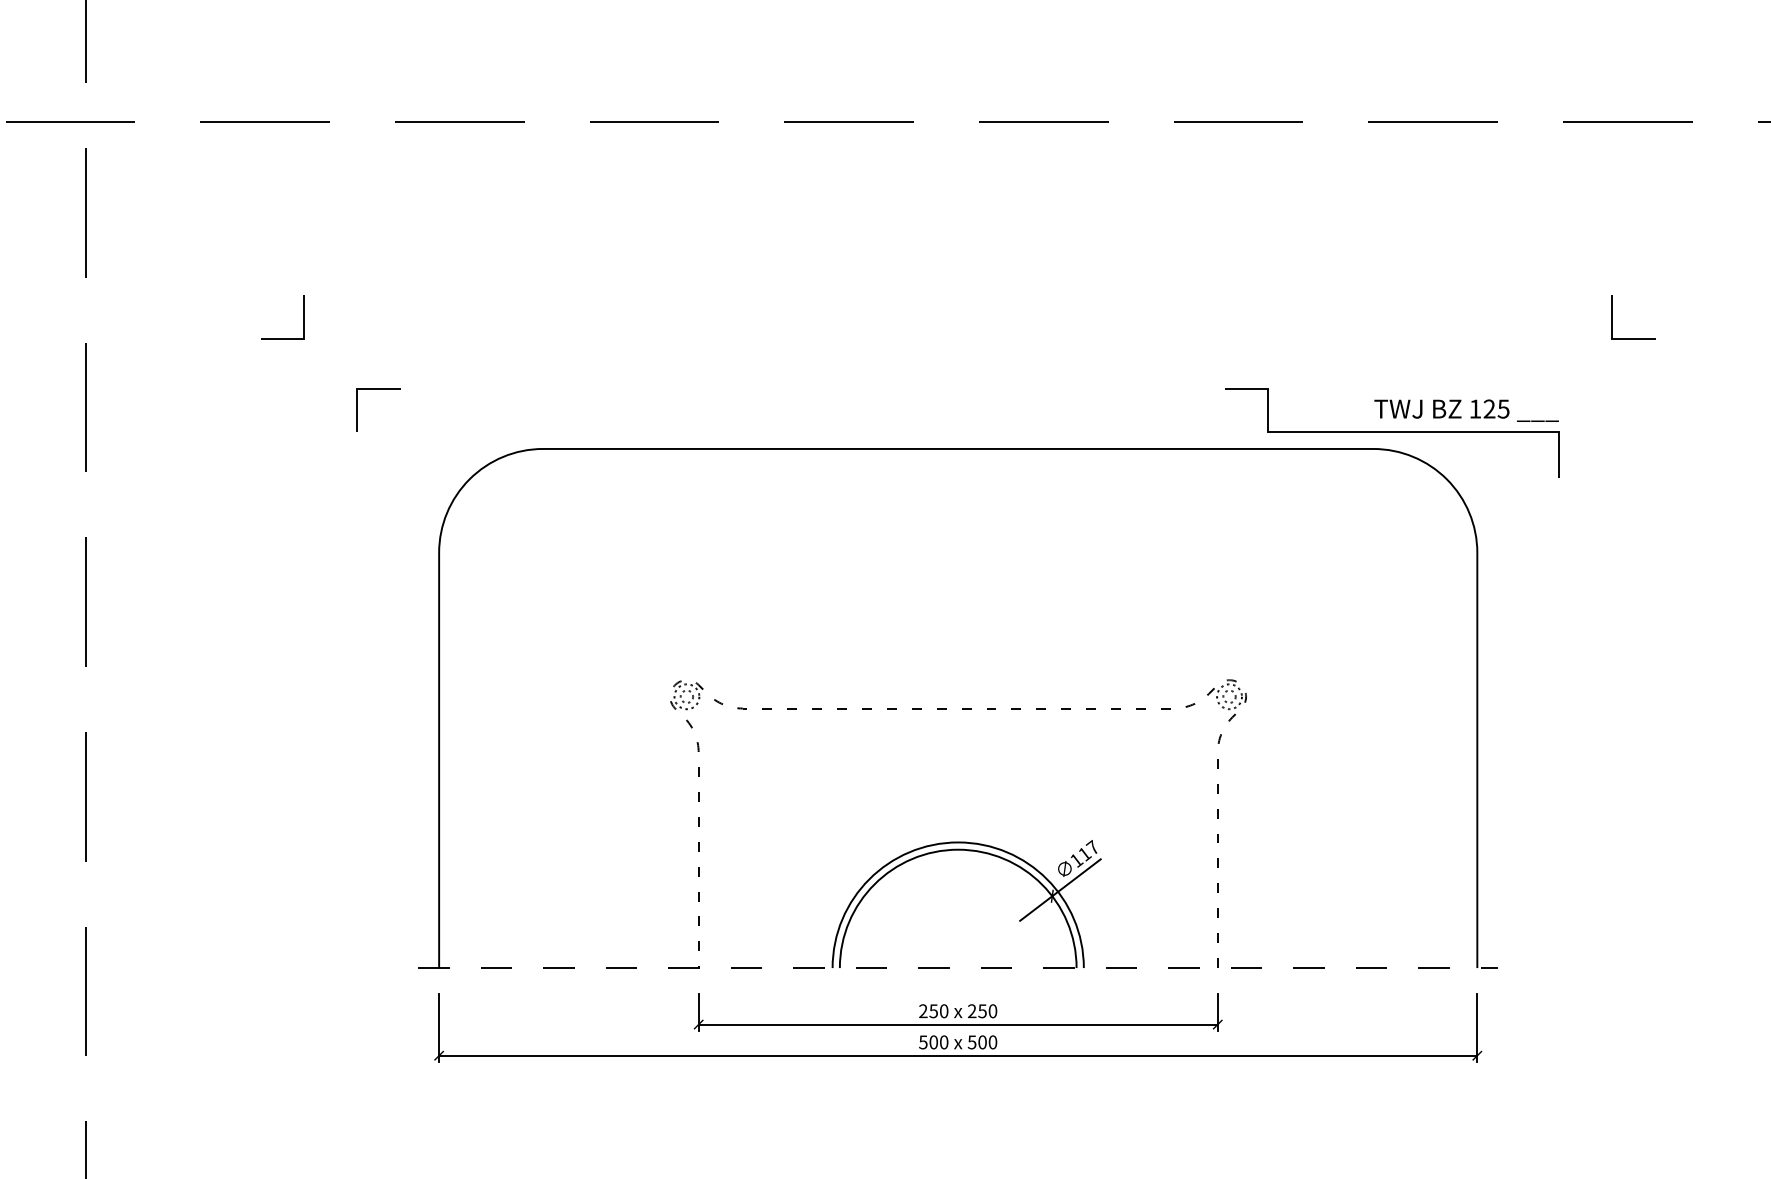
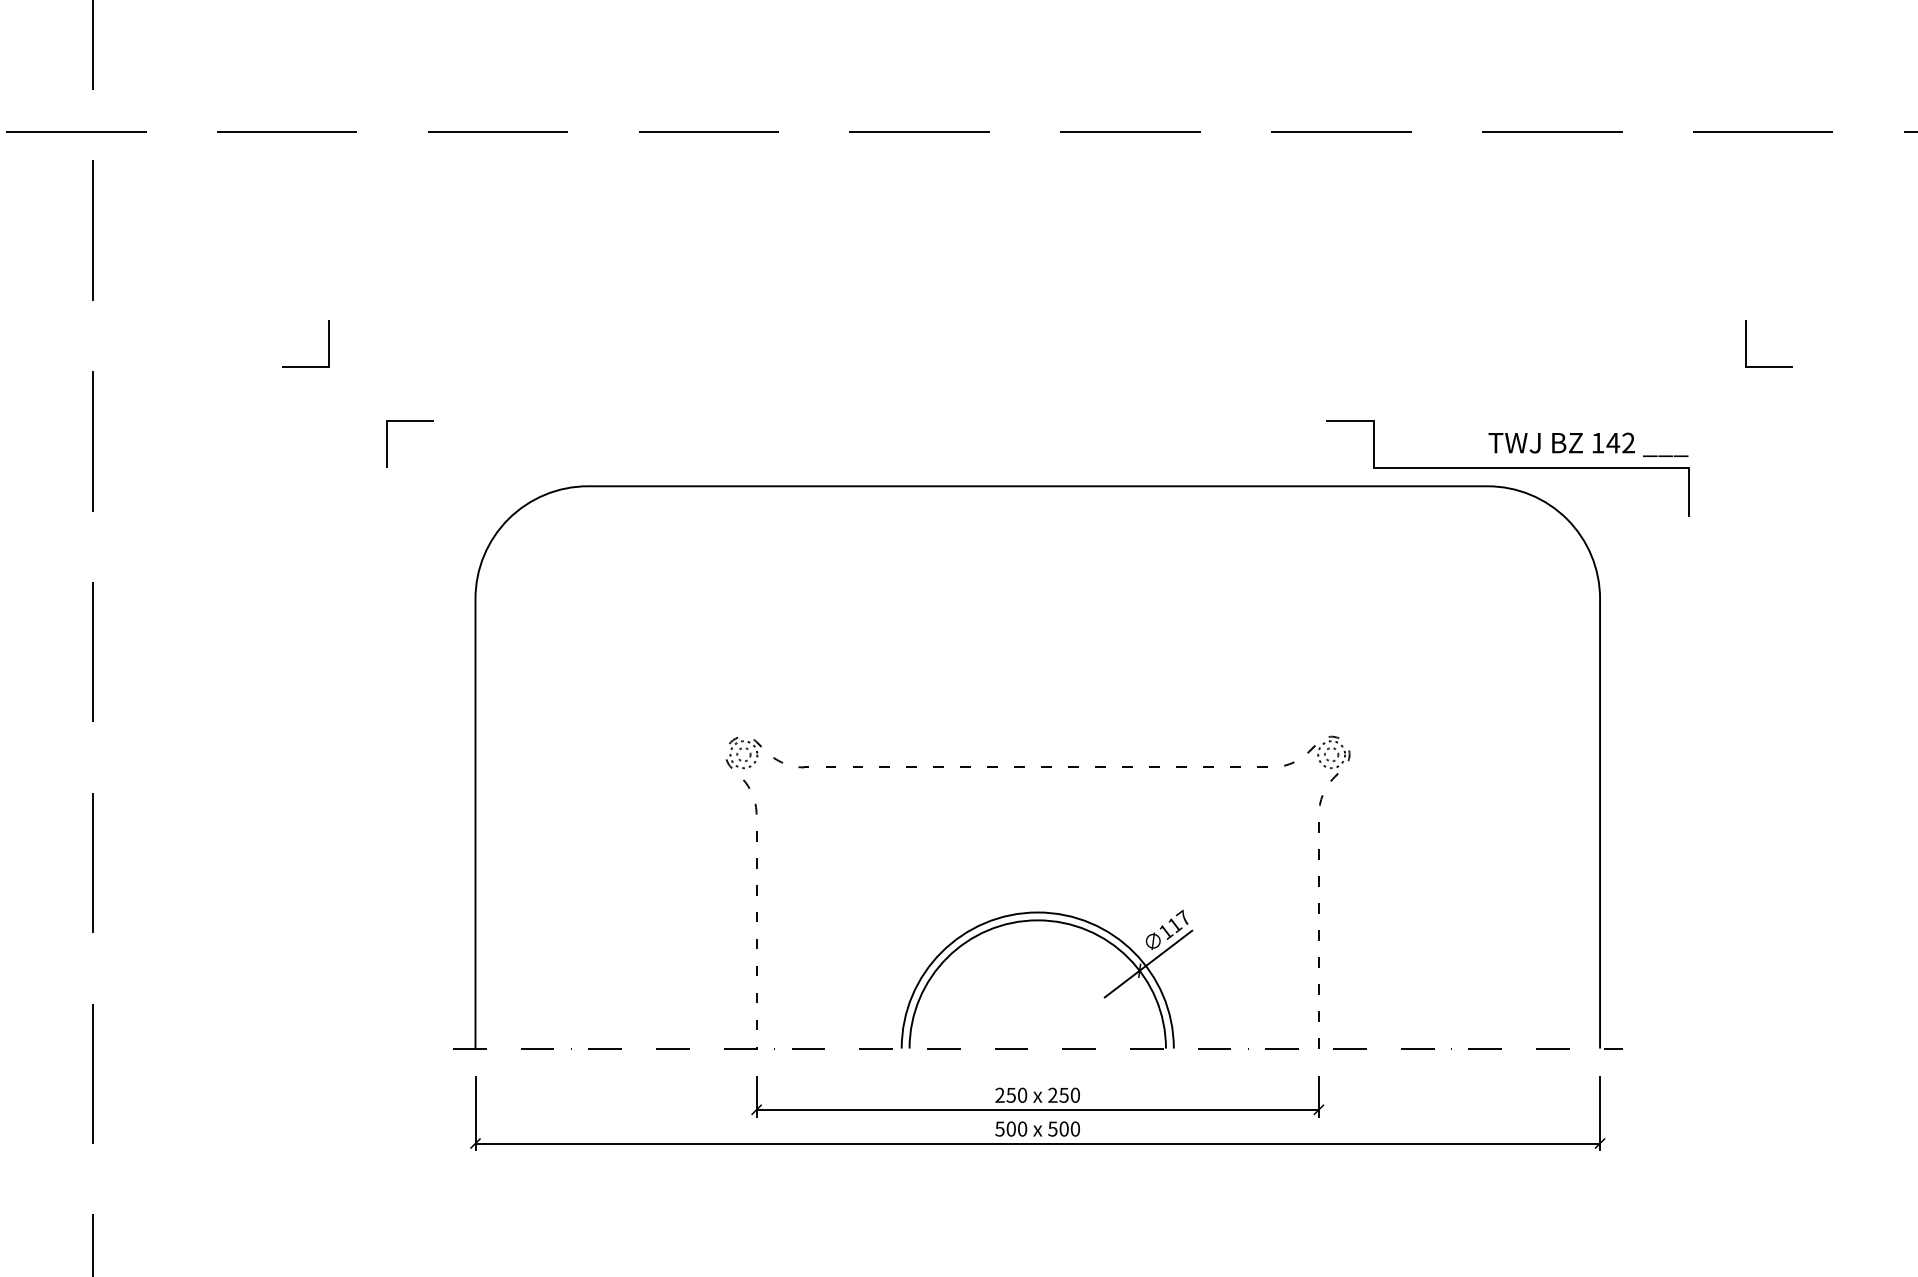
text: (1496, 408) -> (1620, 442), 125 -> 142

